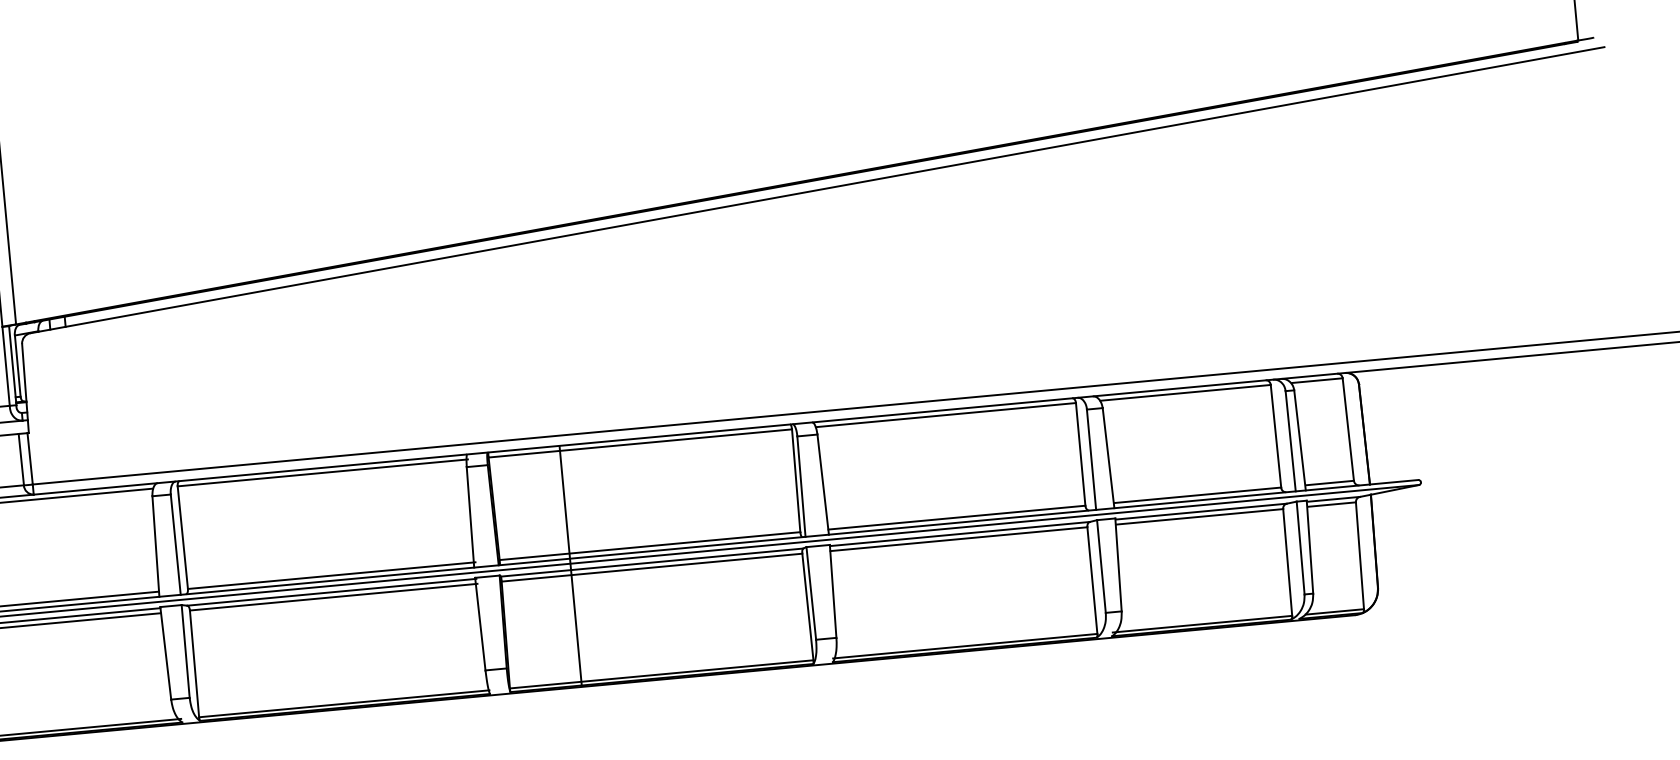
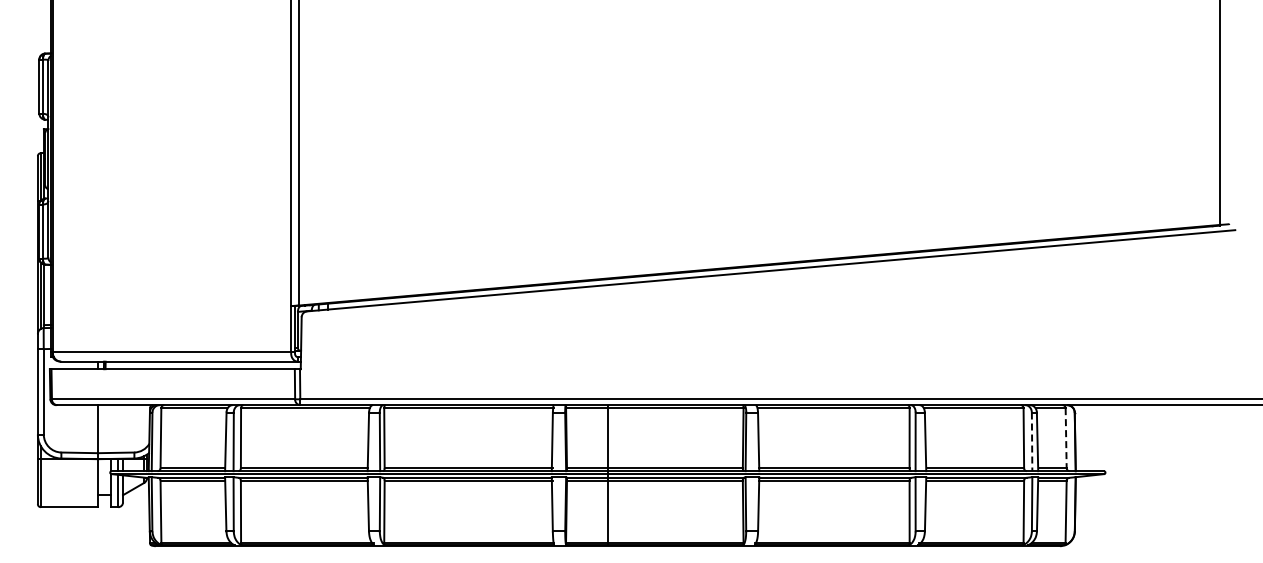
line: (1348, 430) -> (1066, 438), solid -> dashed
line: (1291, 442) -> (1032, 442), solid -> dashed

